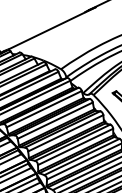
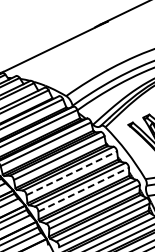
line: (66, 133) -> (72, 173), solid -> dashed
line: (76, 146) -> (84, 189), solid -> dashed

